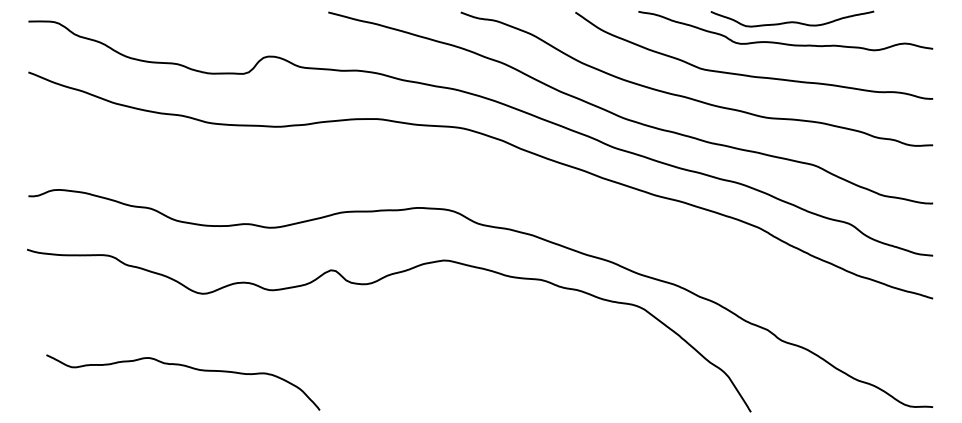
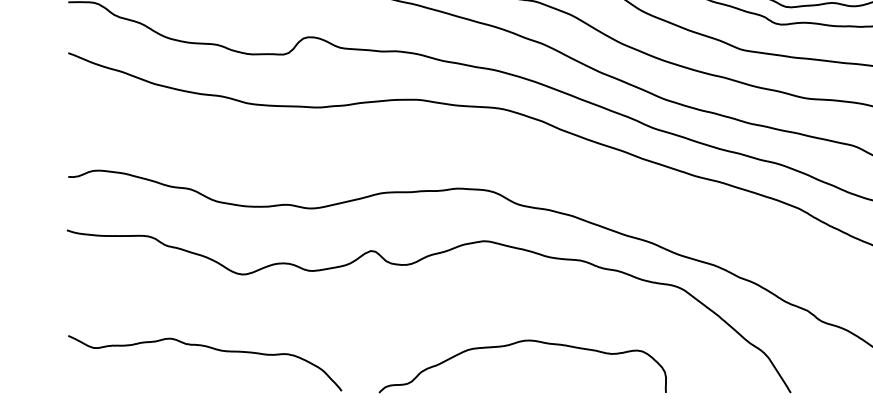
curve: (475, 363) -> (515, 344), added
curve: (186, 367) -> (208, 348), moved

